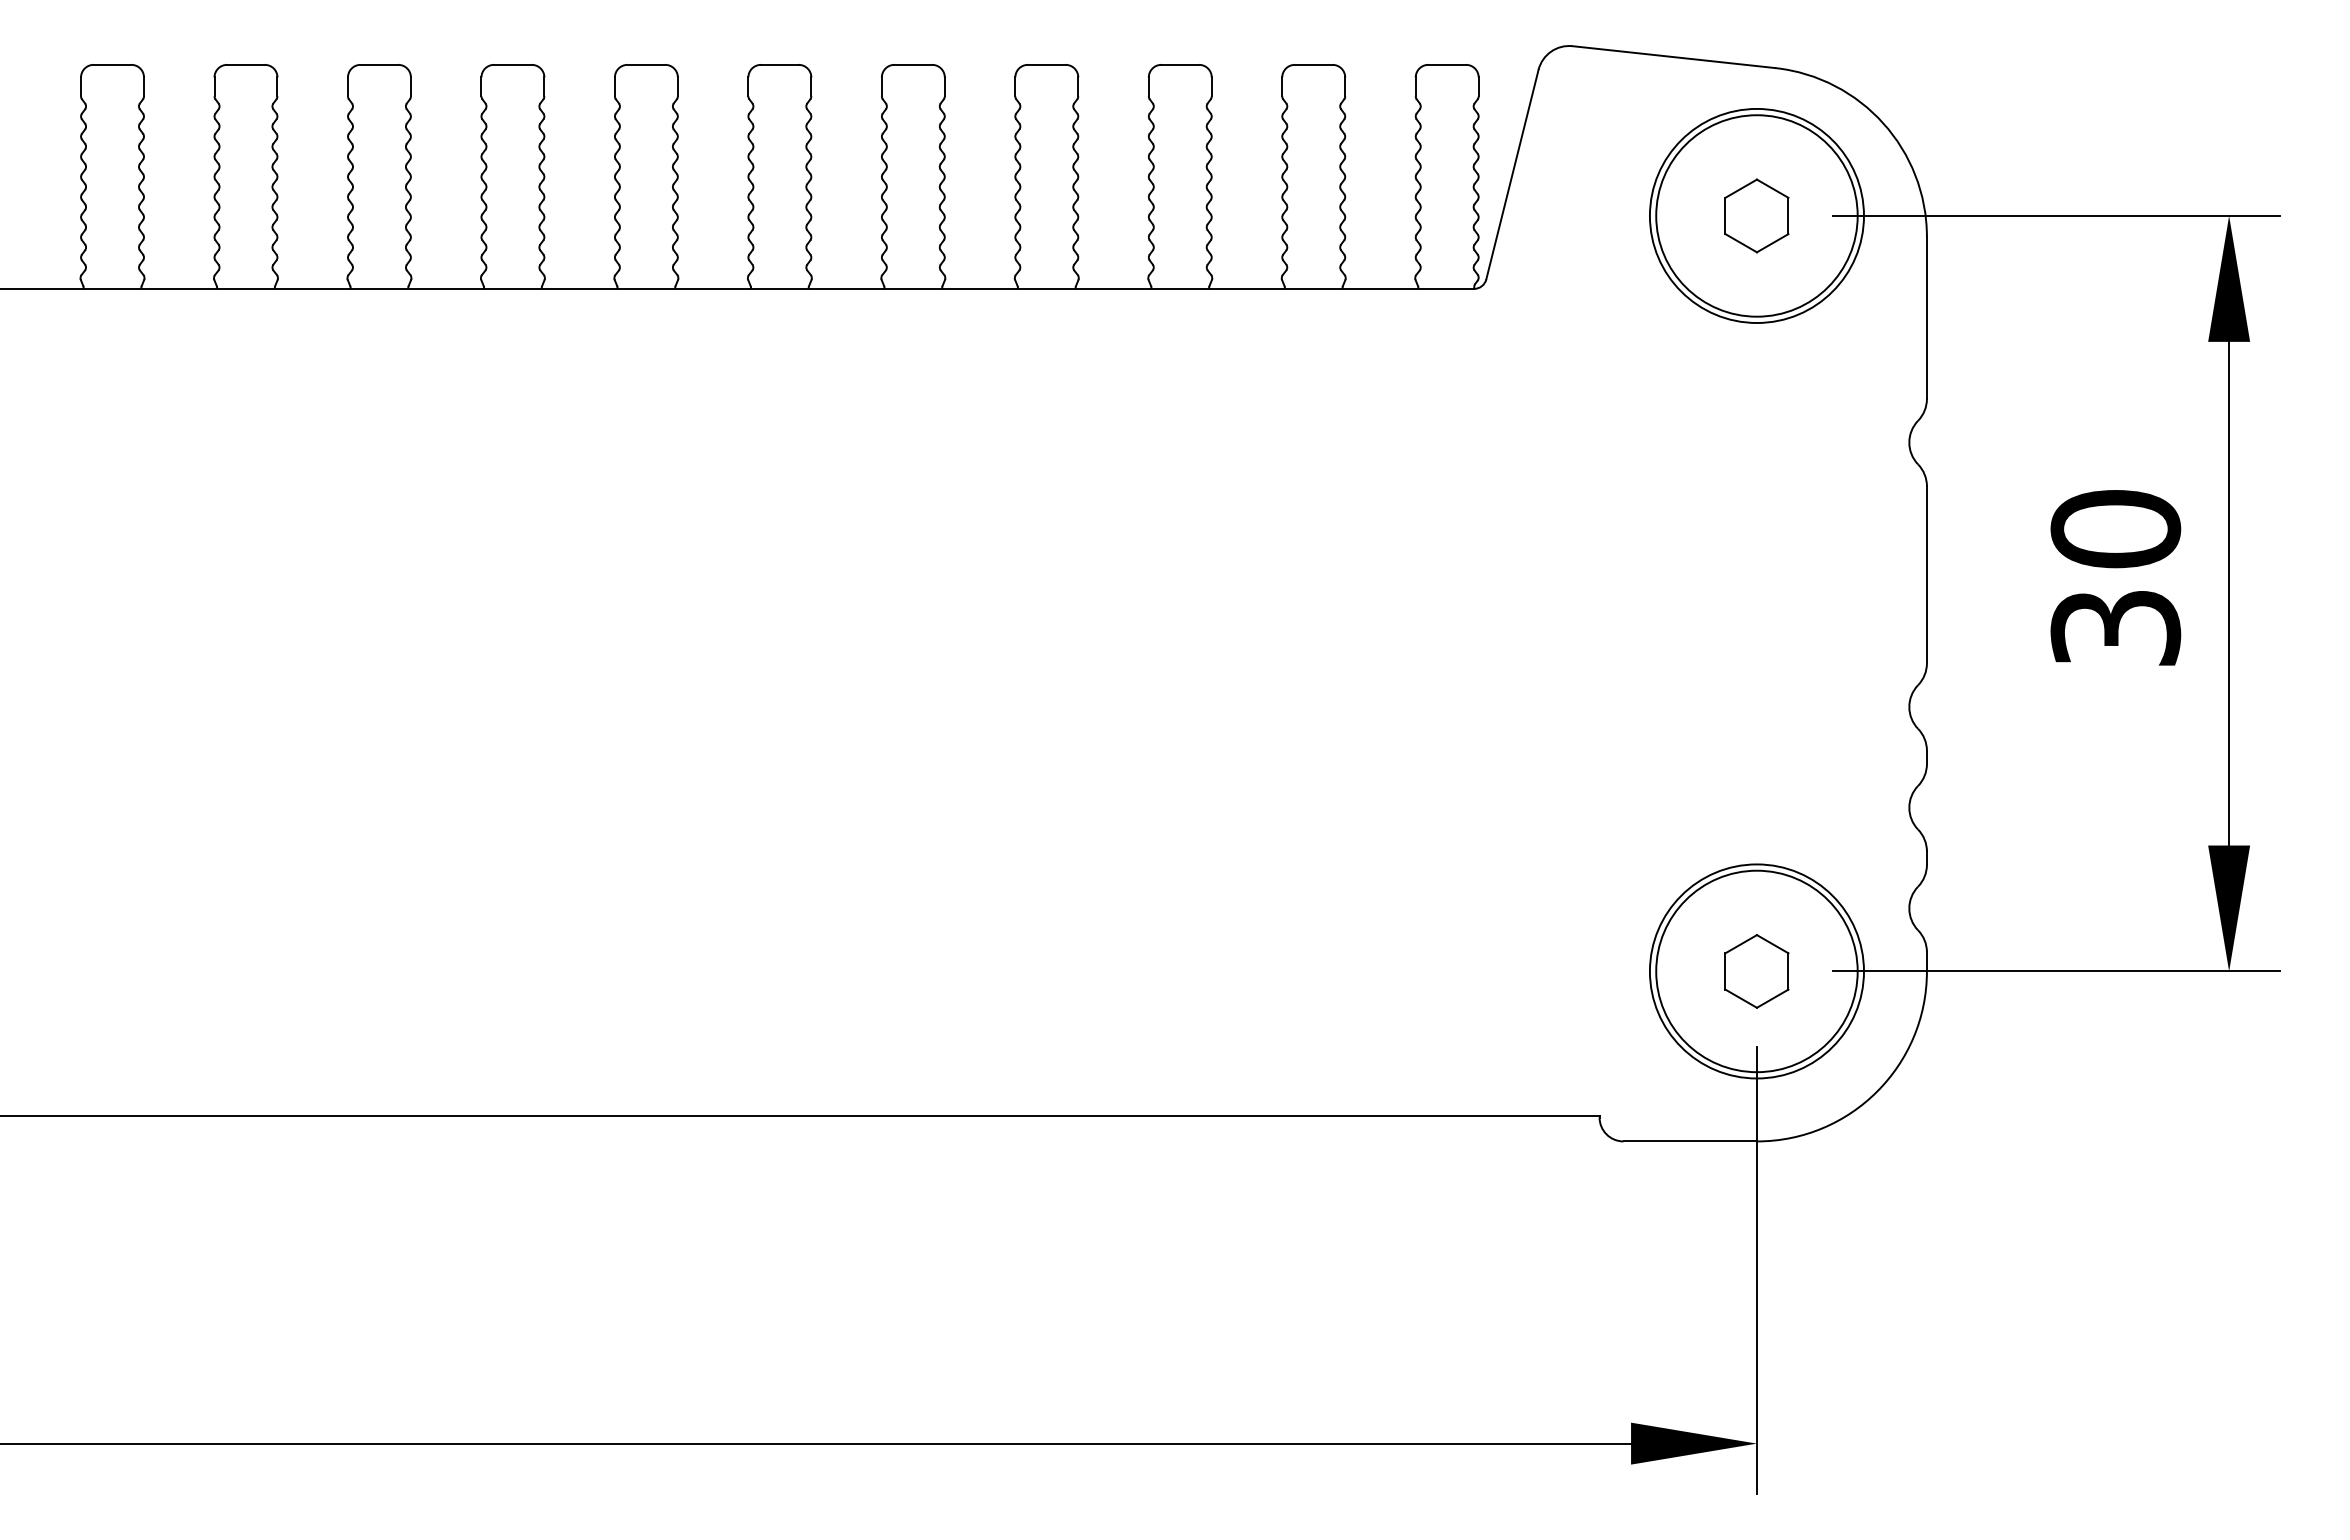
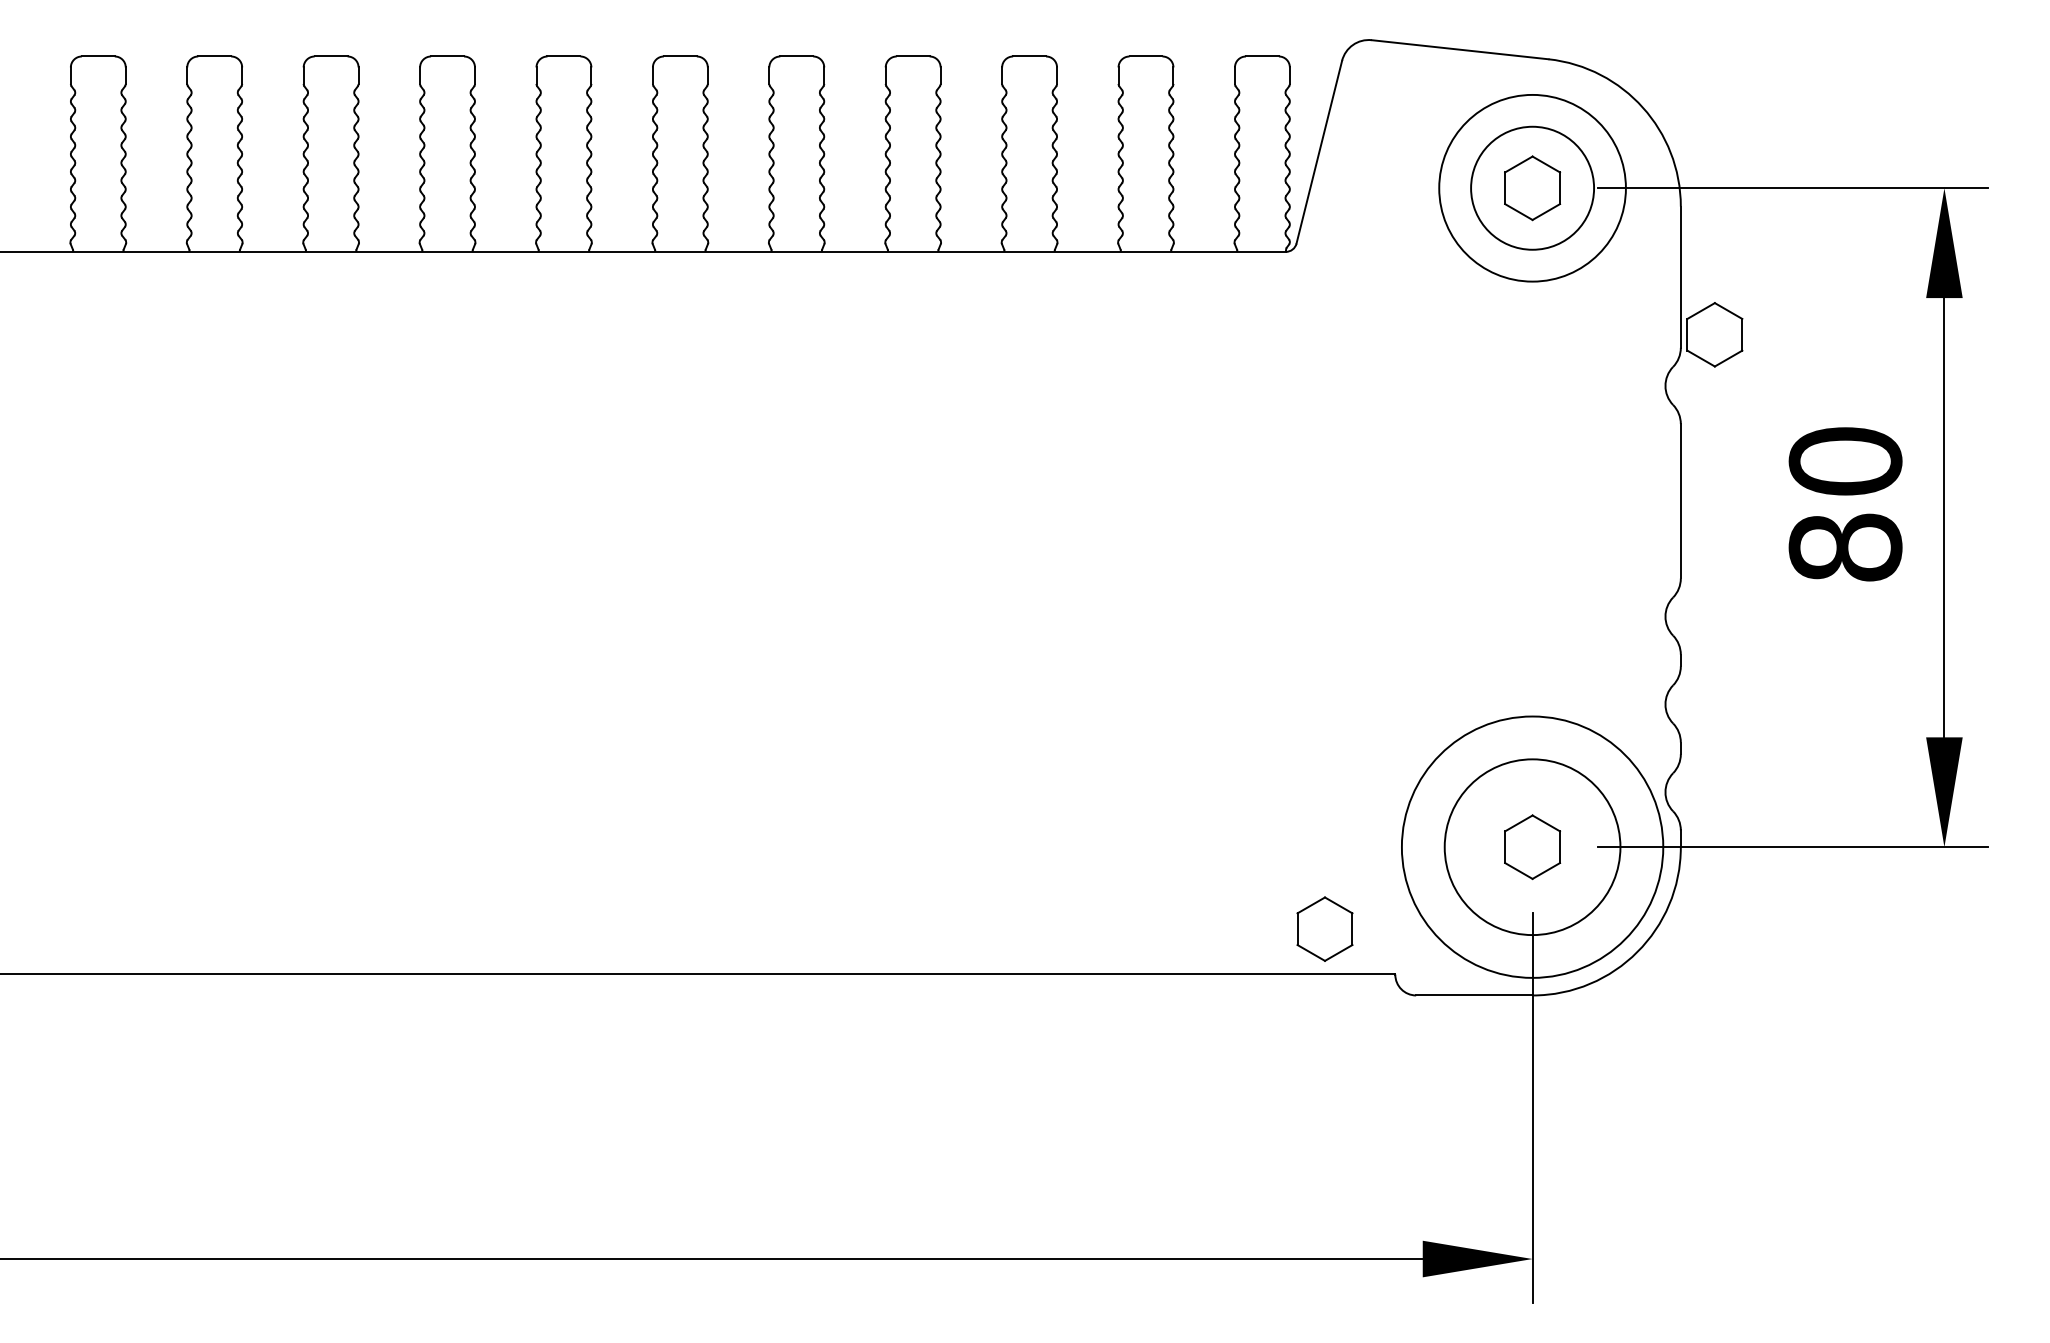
circle: (1756, 215) -> (1532, 187), size x0.7
part: (1965, 383) -> (1714, 334), added
text: (2115, 627) -> (1845, 547), 30 -> 80
circle: (1756, 971) -> (1532, 847), size x1.4
part: (1518, 1065) -> (1324, 929), added

